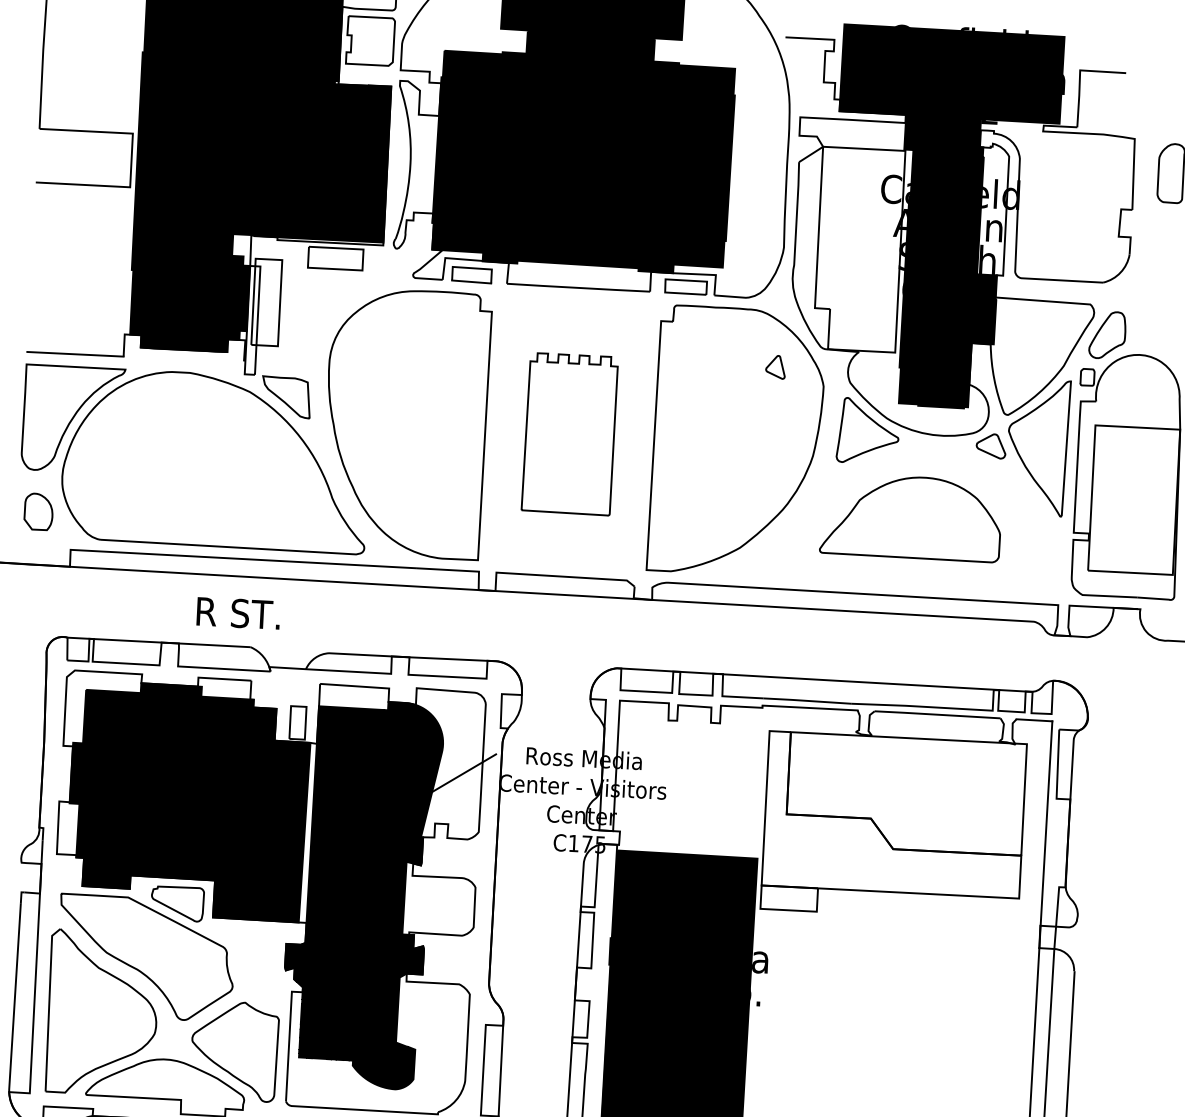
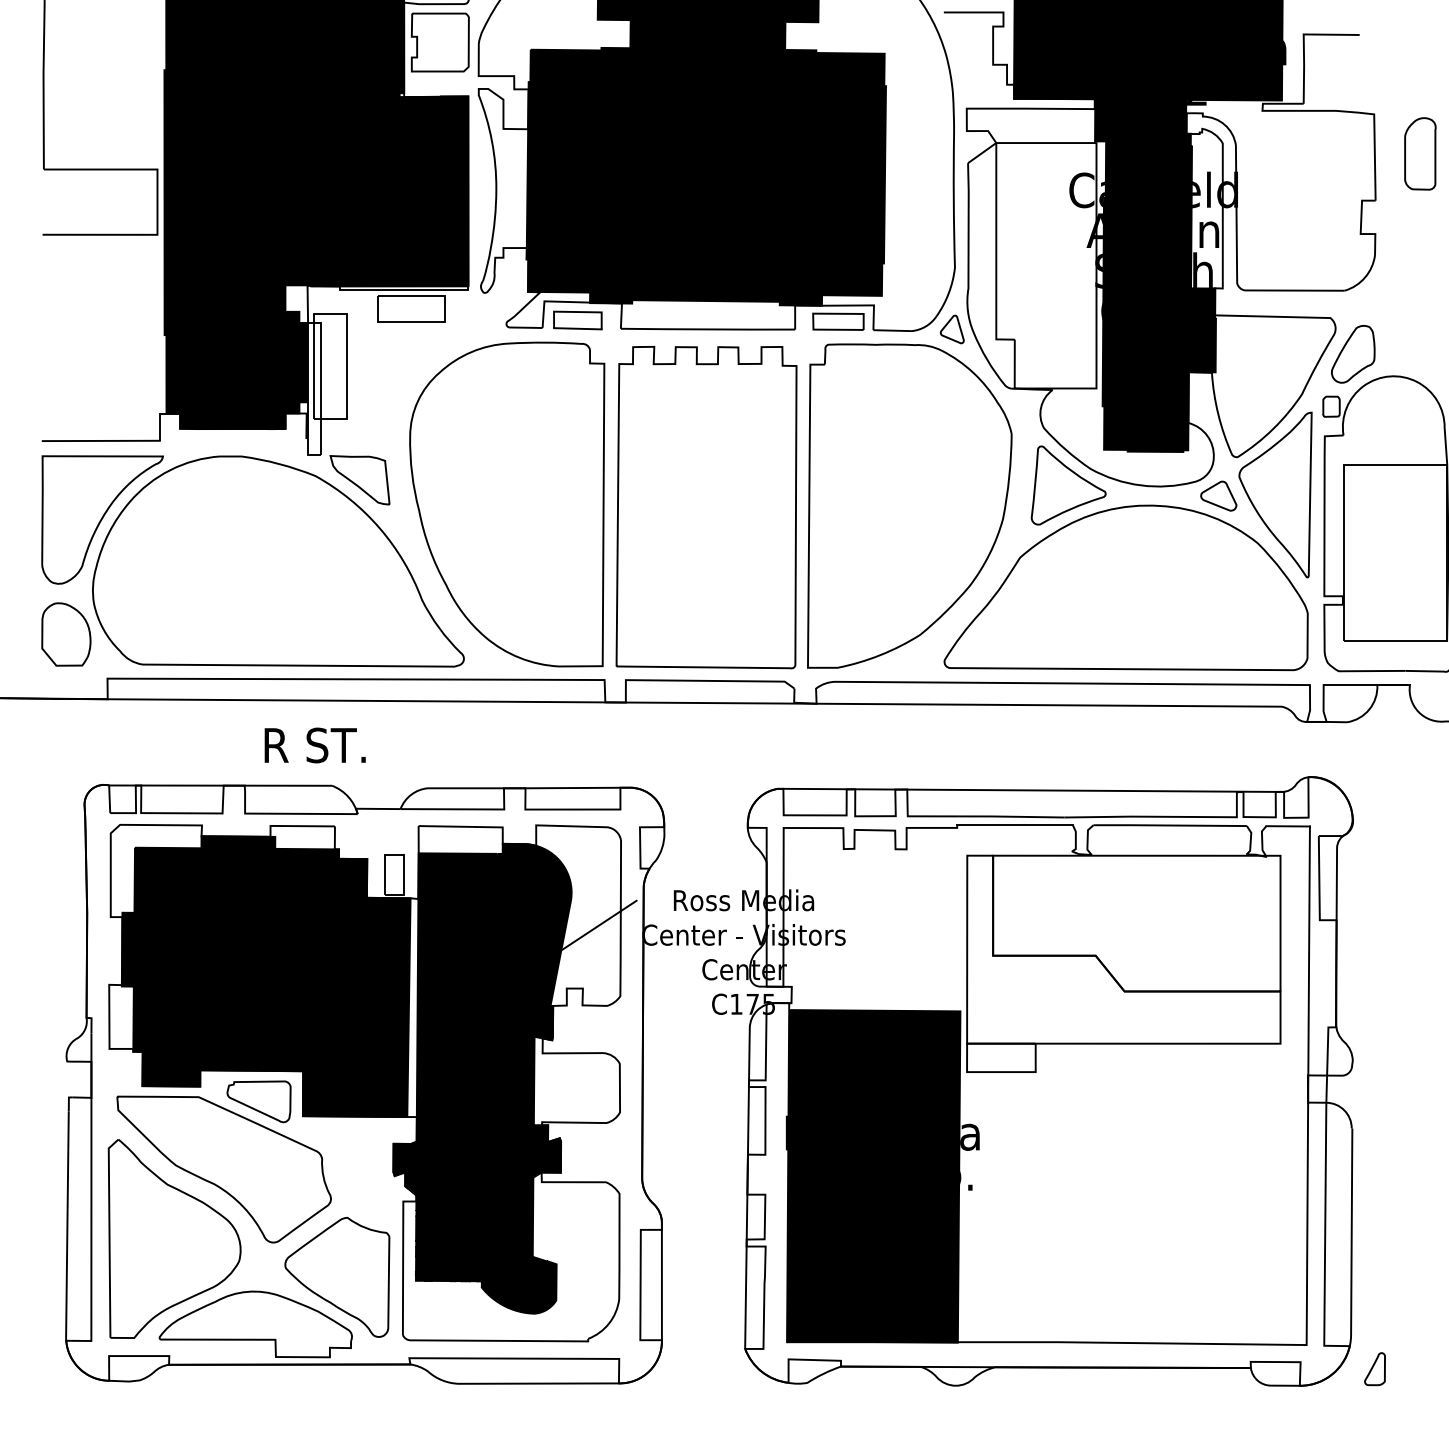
part: (775, 367) -> (951, 329), moved
part: (569, 434) -> (706, 507), size x1.67
part: (38, 511) -> (66, 634), size x1.43
part: (910, 517) -> (1125, 587), size x1.67

